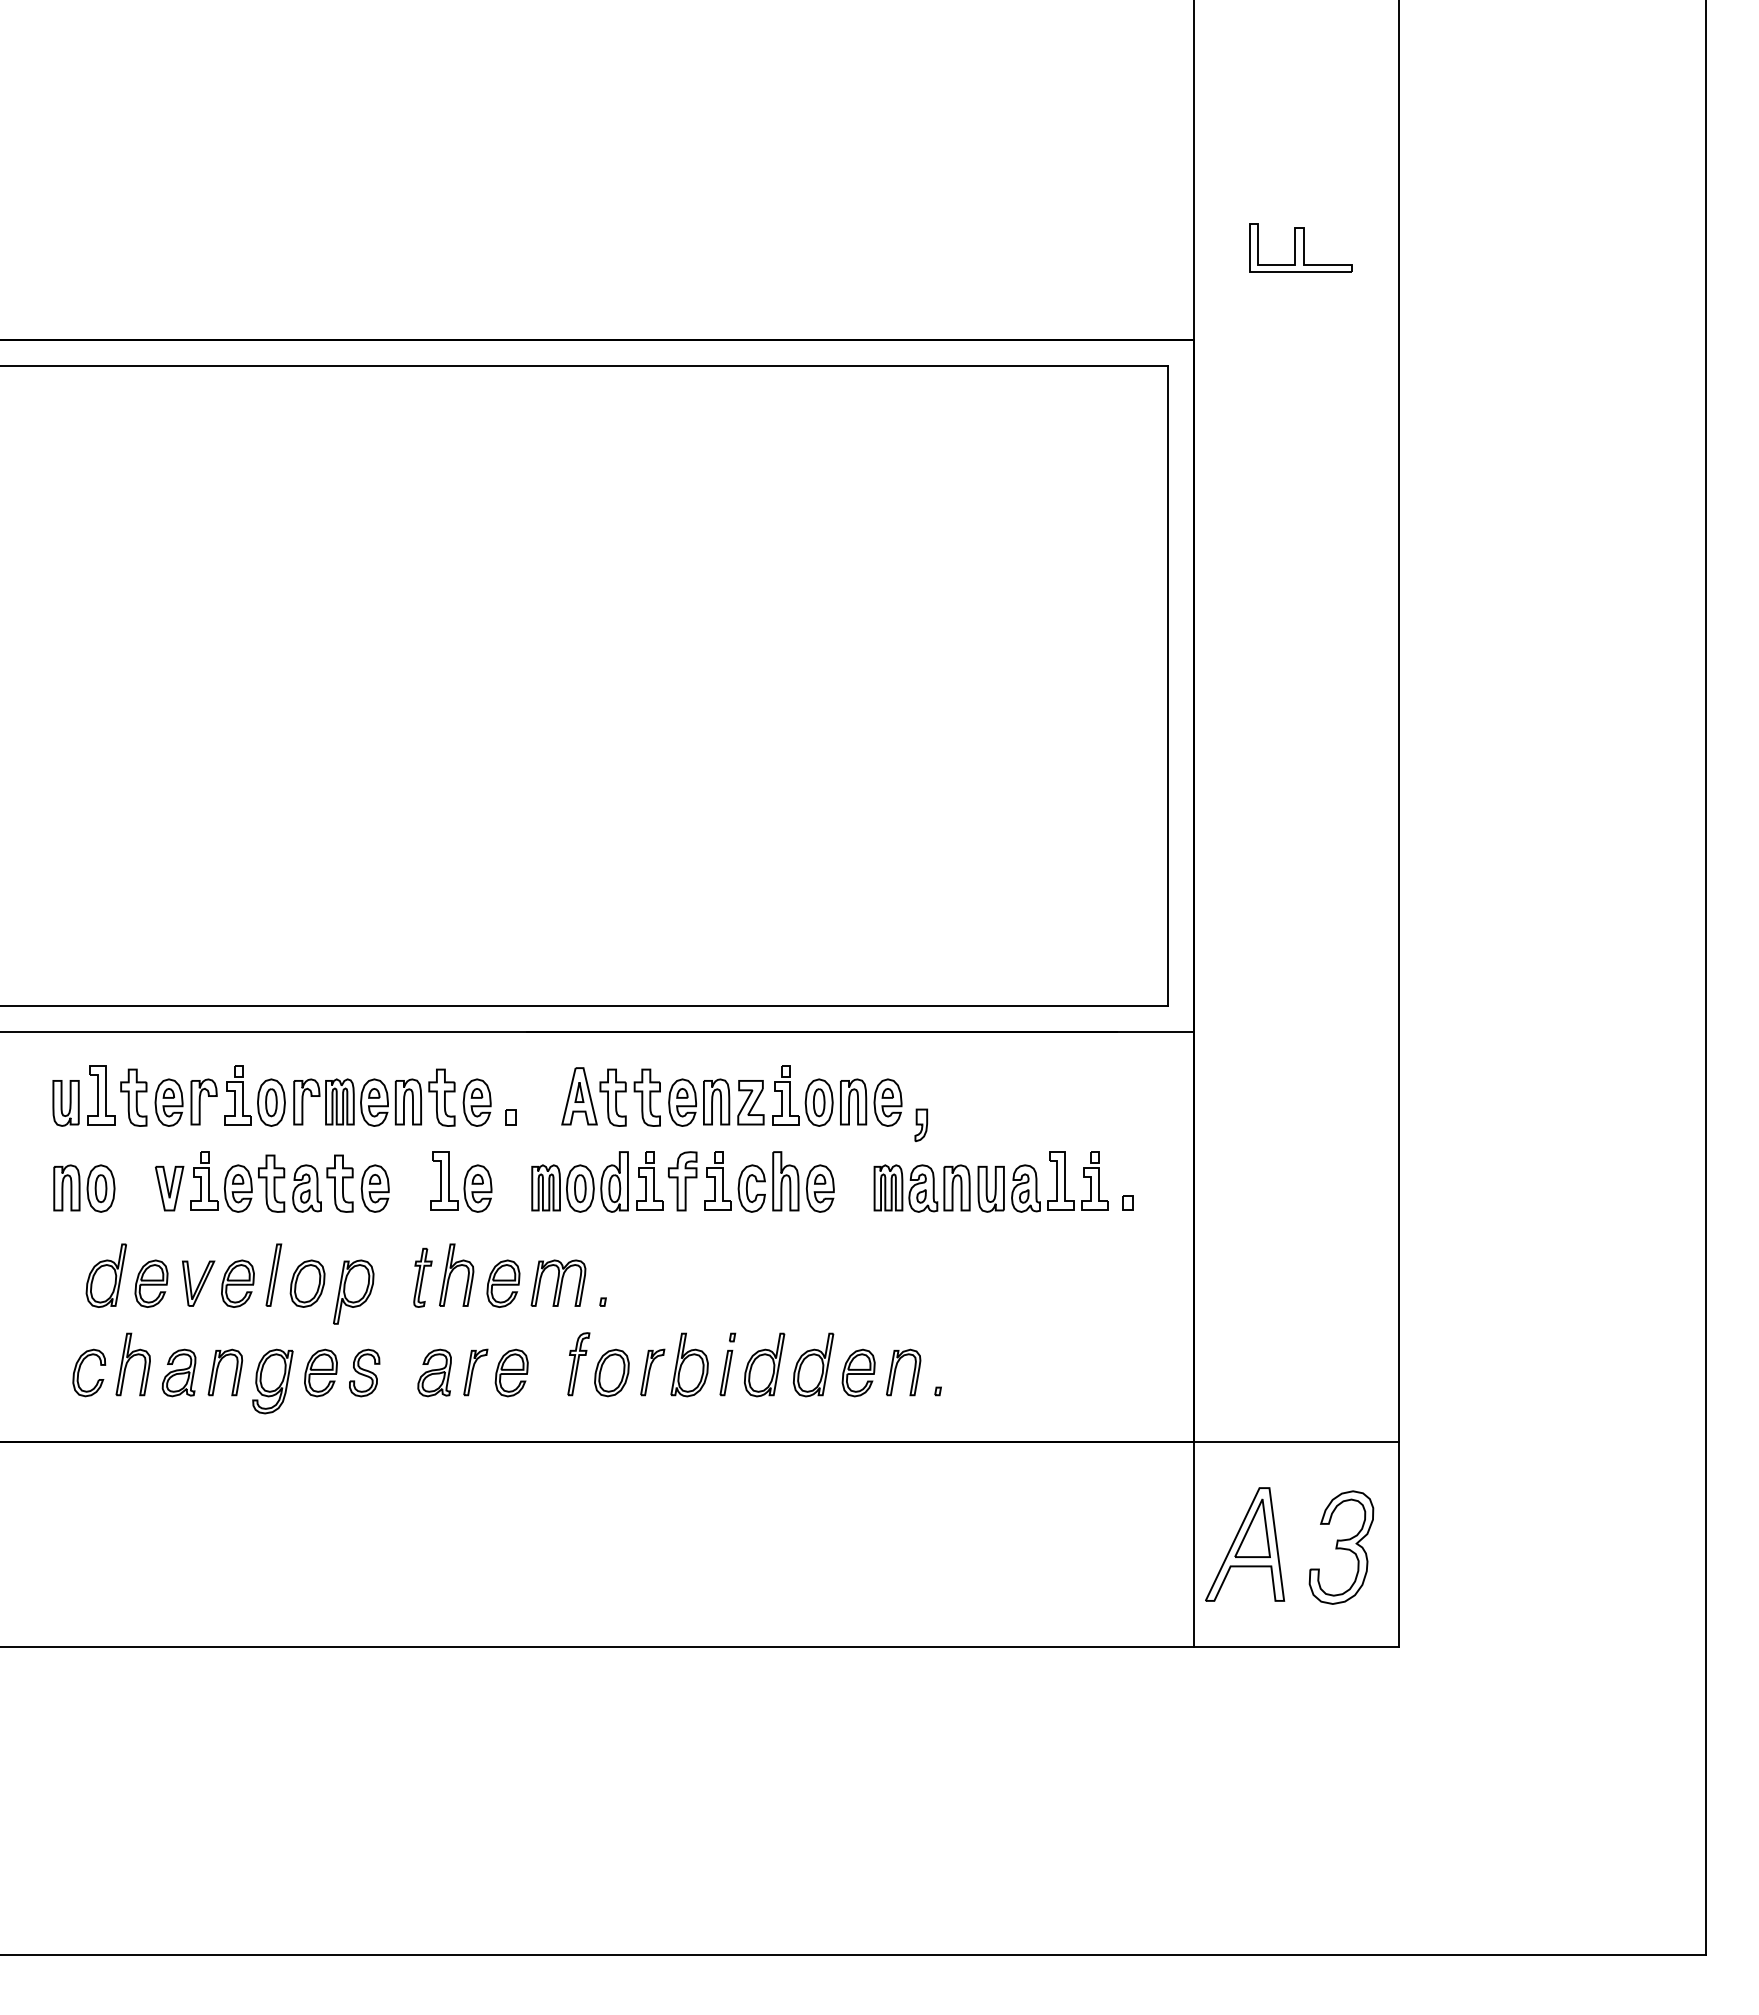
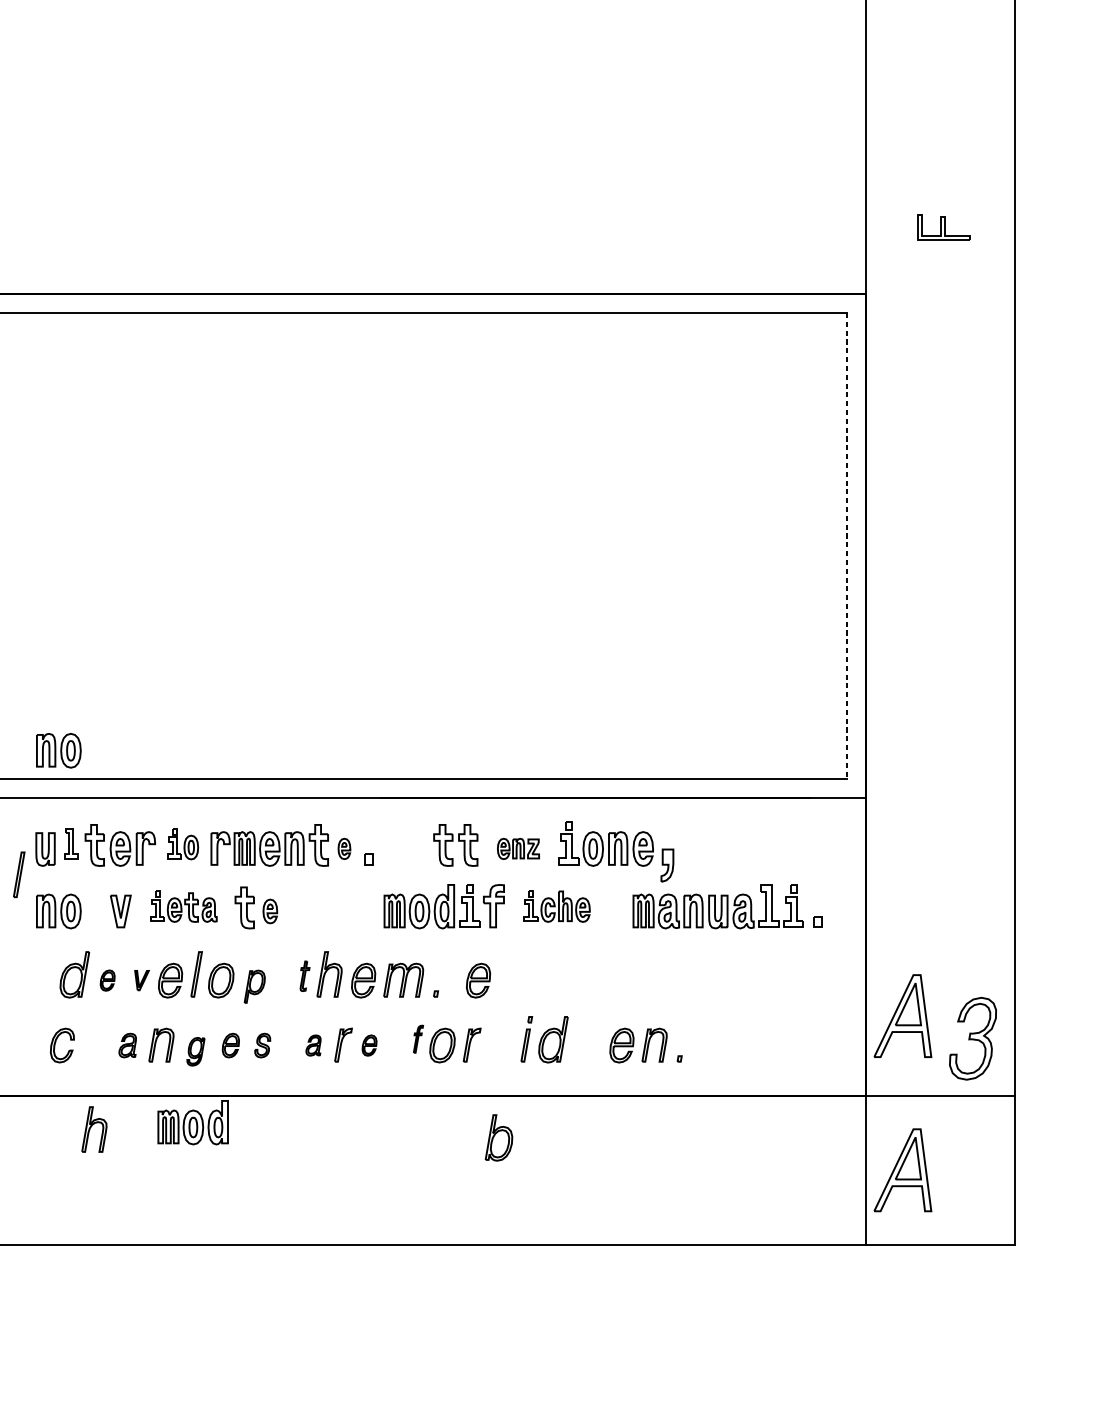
part: (1300, 247) -> (943, 227), size x0.7
line: (1168, 686) -> (847, 546), solid -> dashed
part: (84, 967) -> (58, 750), added
part: (101, 1095) -> (71, 843), size x0.7
part: (254, 1095) -> (182, 843), size x0.7
part: (579, 1096) -> (418, 844), removed
part: (476, 1102) -> (344, 848), size x0.6
part: (716, 1102) -> (518, 848), size x0.6
part: (921, 1124) -> (667, 864), size x1.4
part: (29, 1137) -> (18, 874), added
part: (255, 1181) -> (183, 906), size x0.7
part: (461, 1181) -> (333, 906), removed
part: (769, 1181) -> (557, 906), size x0.7
part: (374, 1188) -> (269, 911), size x0.7
part: (422, 1277) -> (304, 976), size x0.7
part: (151, 1283) -> (107, 980), size x0.6
part: (198, 1283) -> (141, 980), size x0.6
part: (661, 1283) -> (478, 980), added
part: (353, 1291) -> (254, 986), size x0.7
part: (1245, 1332) -> (903, 1016), added
part: (132, 1364) -> (93, 1129), moved
part: (578, 1364) -> (418, 1039), size x0.6
part: (689, 1364) -> (498, 1137), moved
part: (813, 1364) -> (589, 1039), removed
part: (178, 1372) -> (127, 1045), size x0.7
part: (320, 1372) -> (230, 1045), size x0.7
part: (364, 1372) -> (262, 1045), size x0.7
part: (434, 1372) -> (313, 1045), size x0.6
part: (511, 1372) -> (369, 1045), size x0.6
part: (272, 1381) -> (195, 1051), size x0.6
part: (268, 1478) -> (192, 1122), added
part: (1341, 1547) -> (973, 1038), moved

